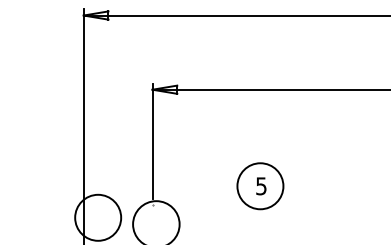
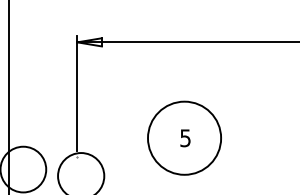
circle: (260, 186) -> (184, 138), size x1.6

